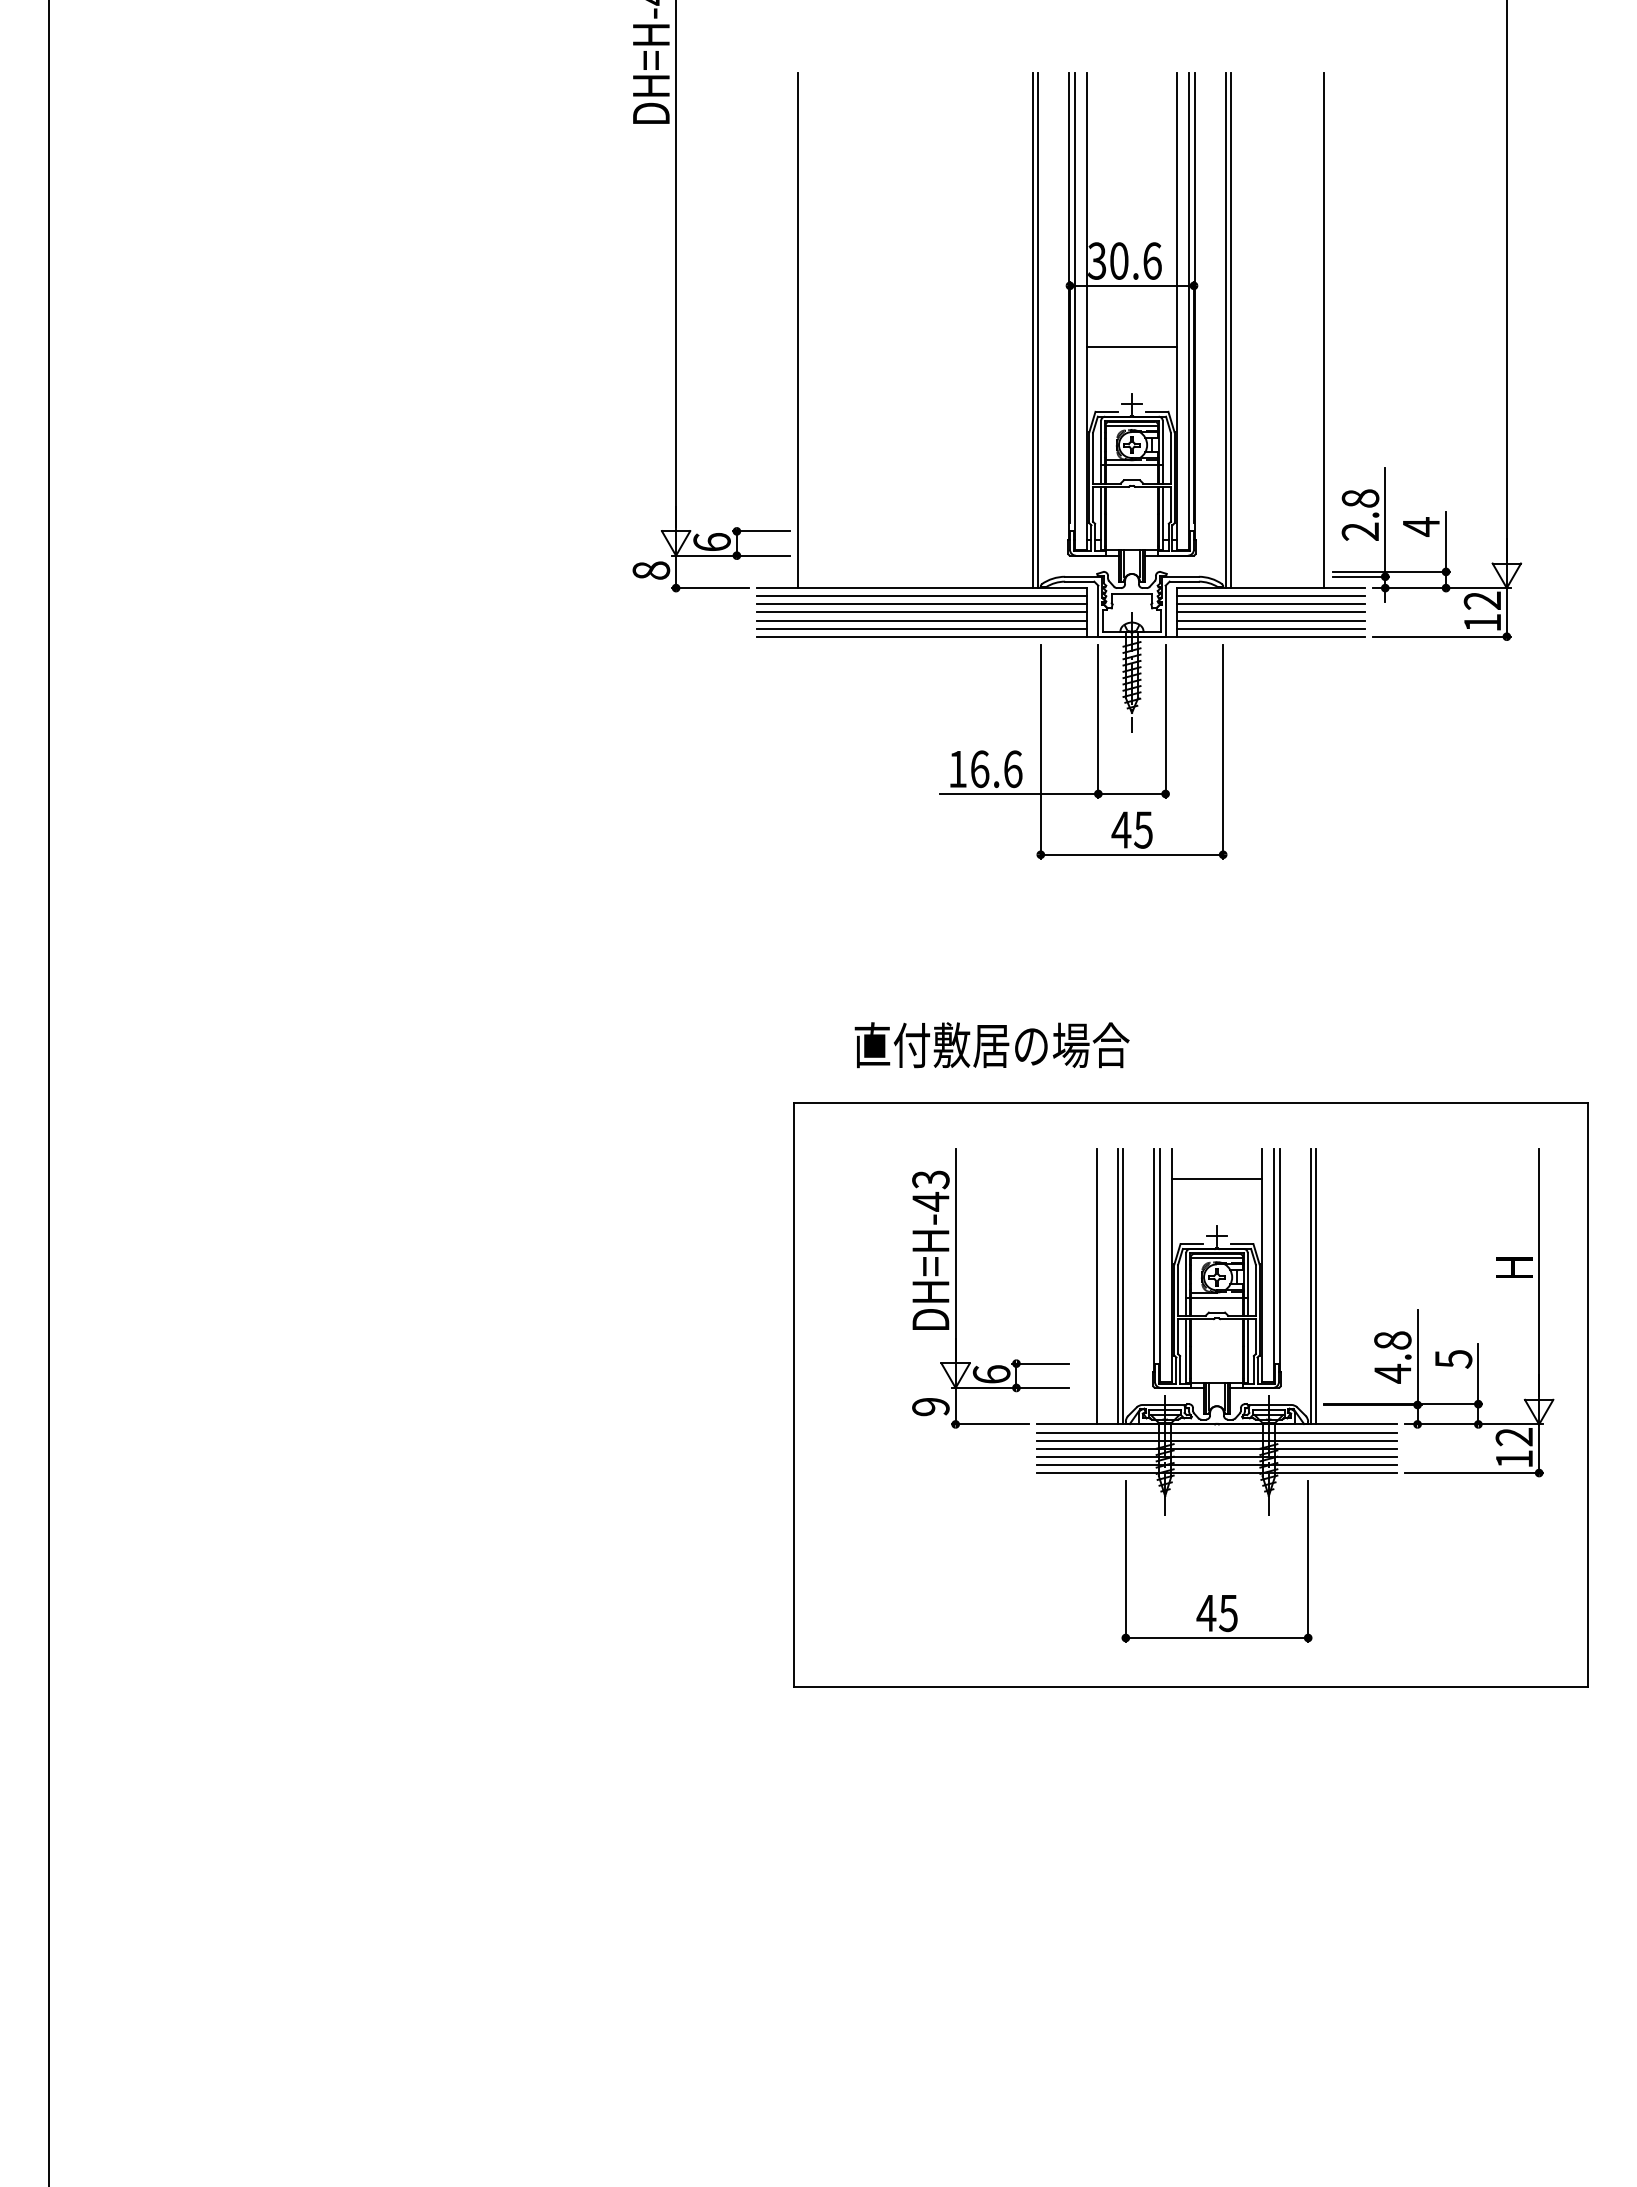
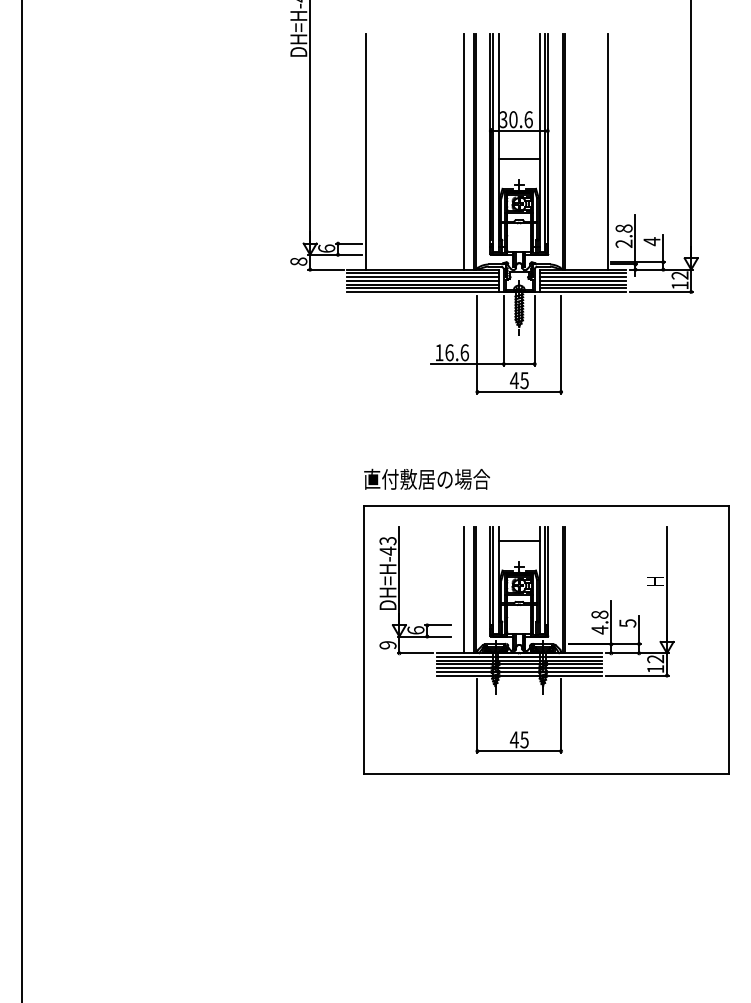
line: (1012, 330) -> (464, 151), added
text: (990, 1043) -> (426, 478), moved
part: (1232, 1394) -> (526, 639), moved

